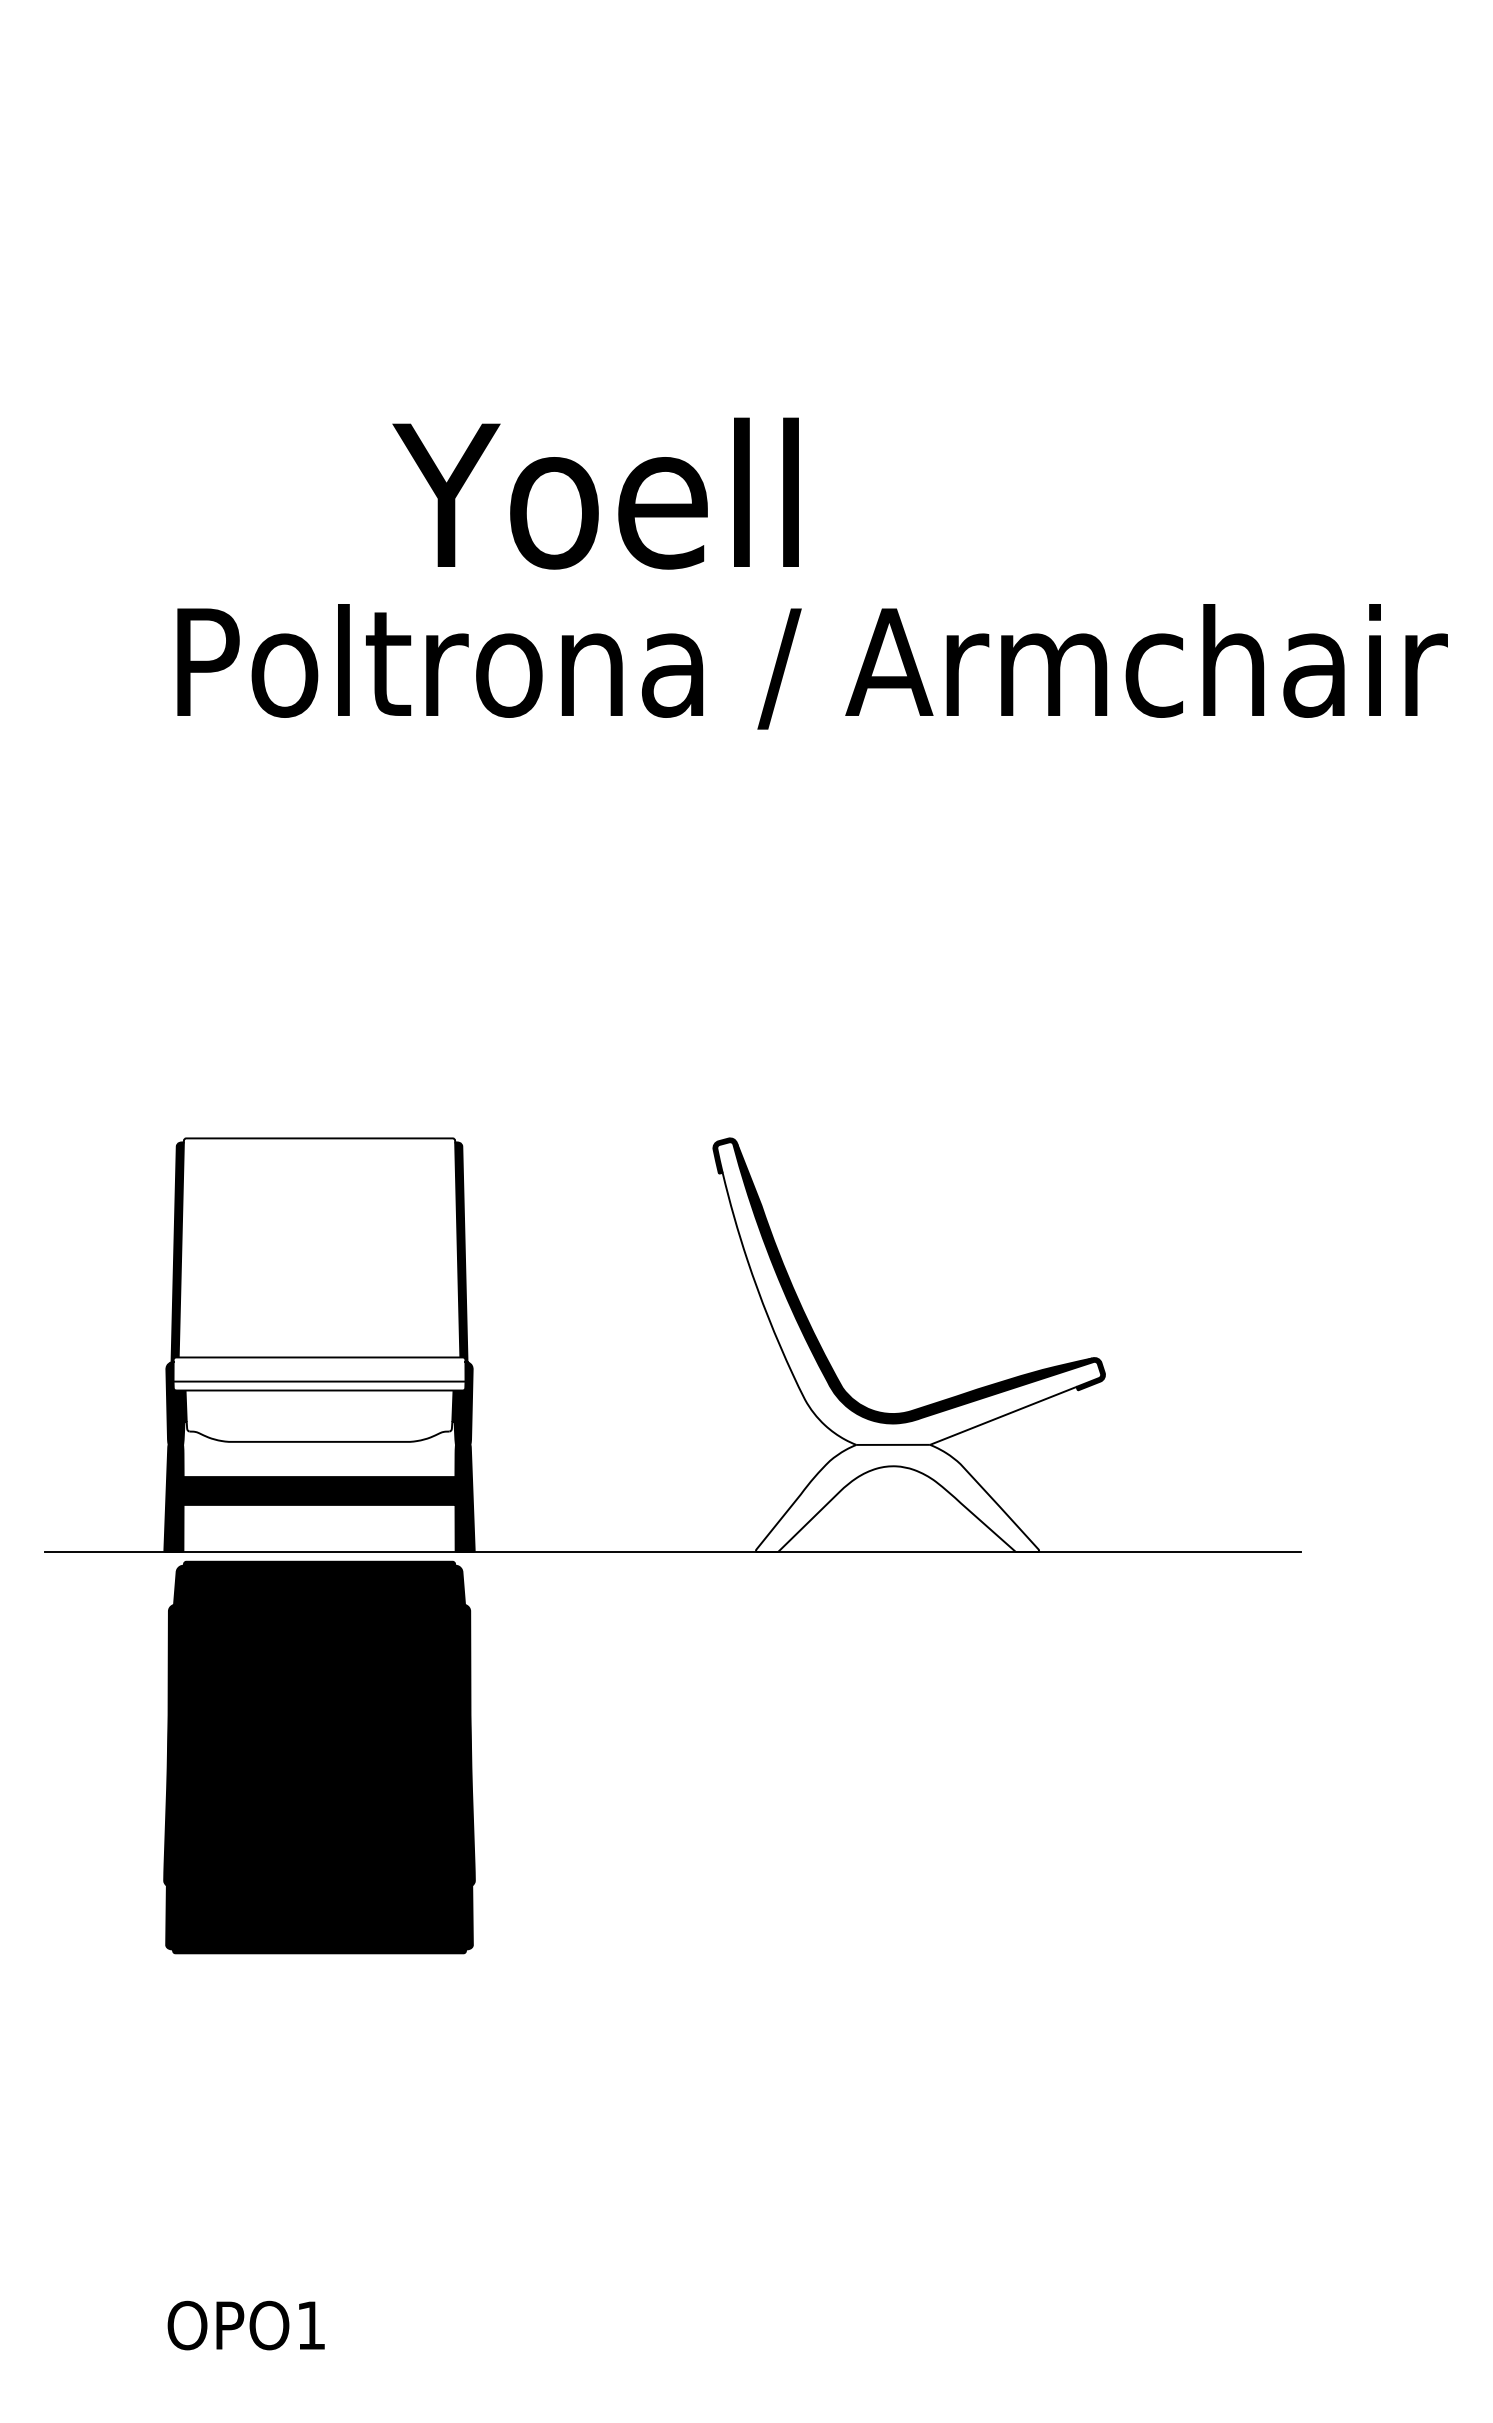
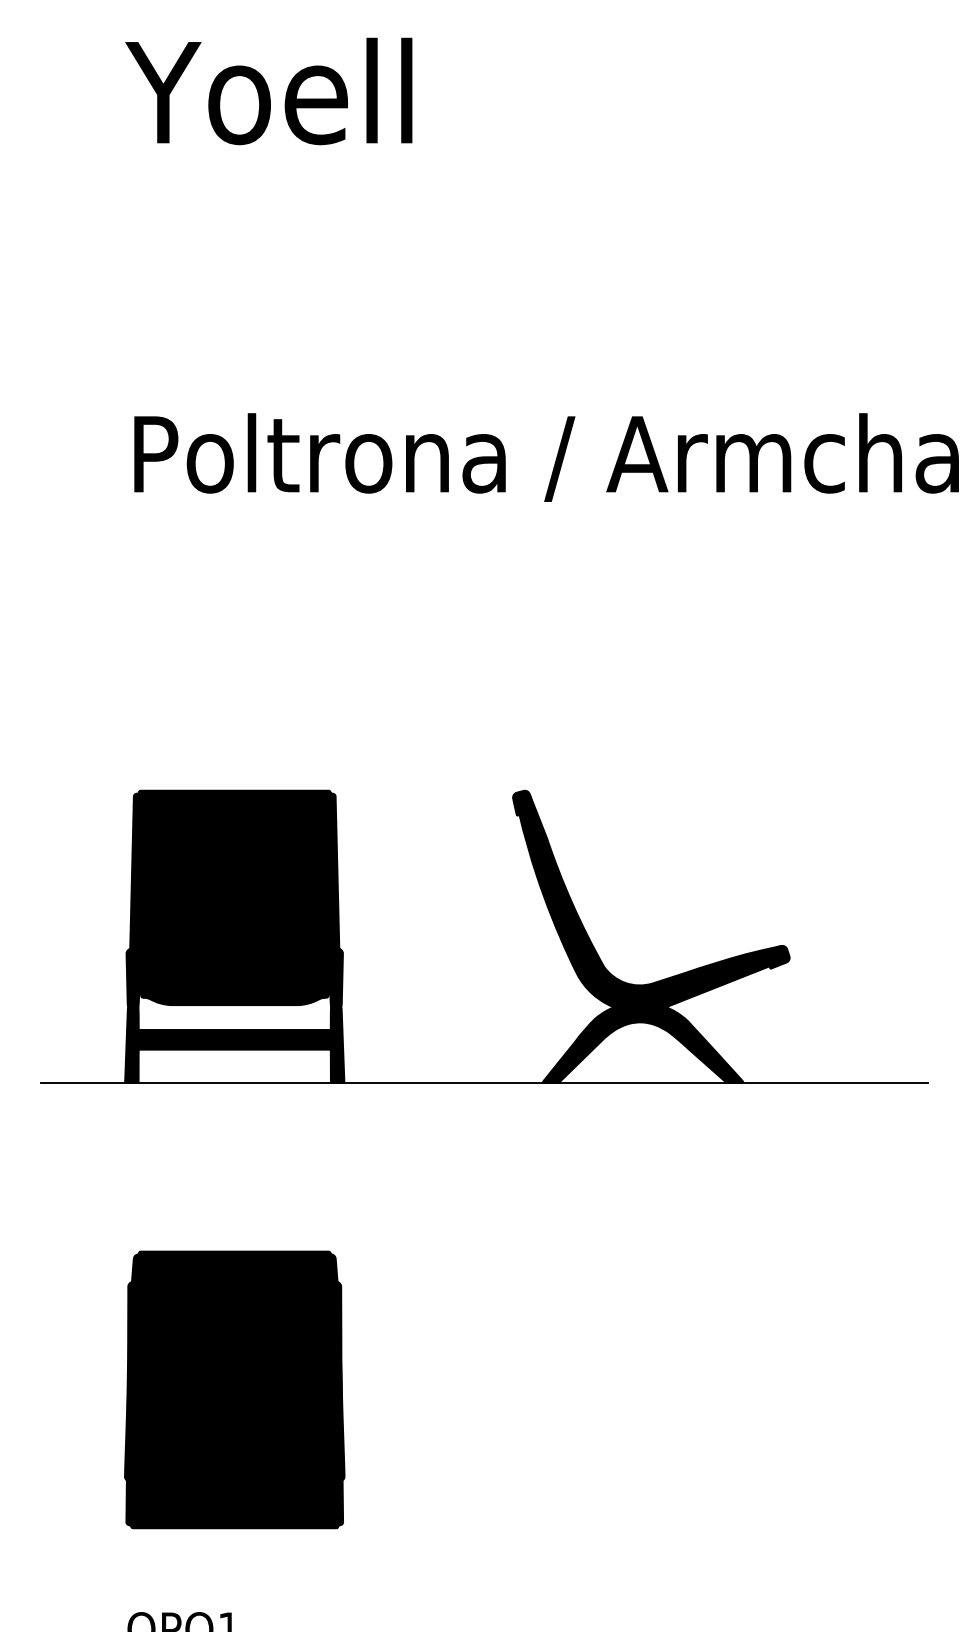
text: (595, 493) -> (268, 91), moved
fill: (319, 1289) -> (234, 897), added
fill: (909, 1347) -> (651, 938), added
part: (319, 1757) -> (234, 1389), moved

